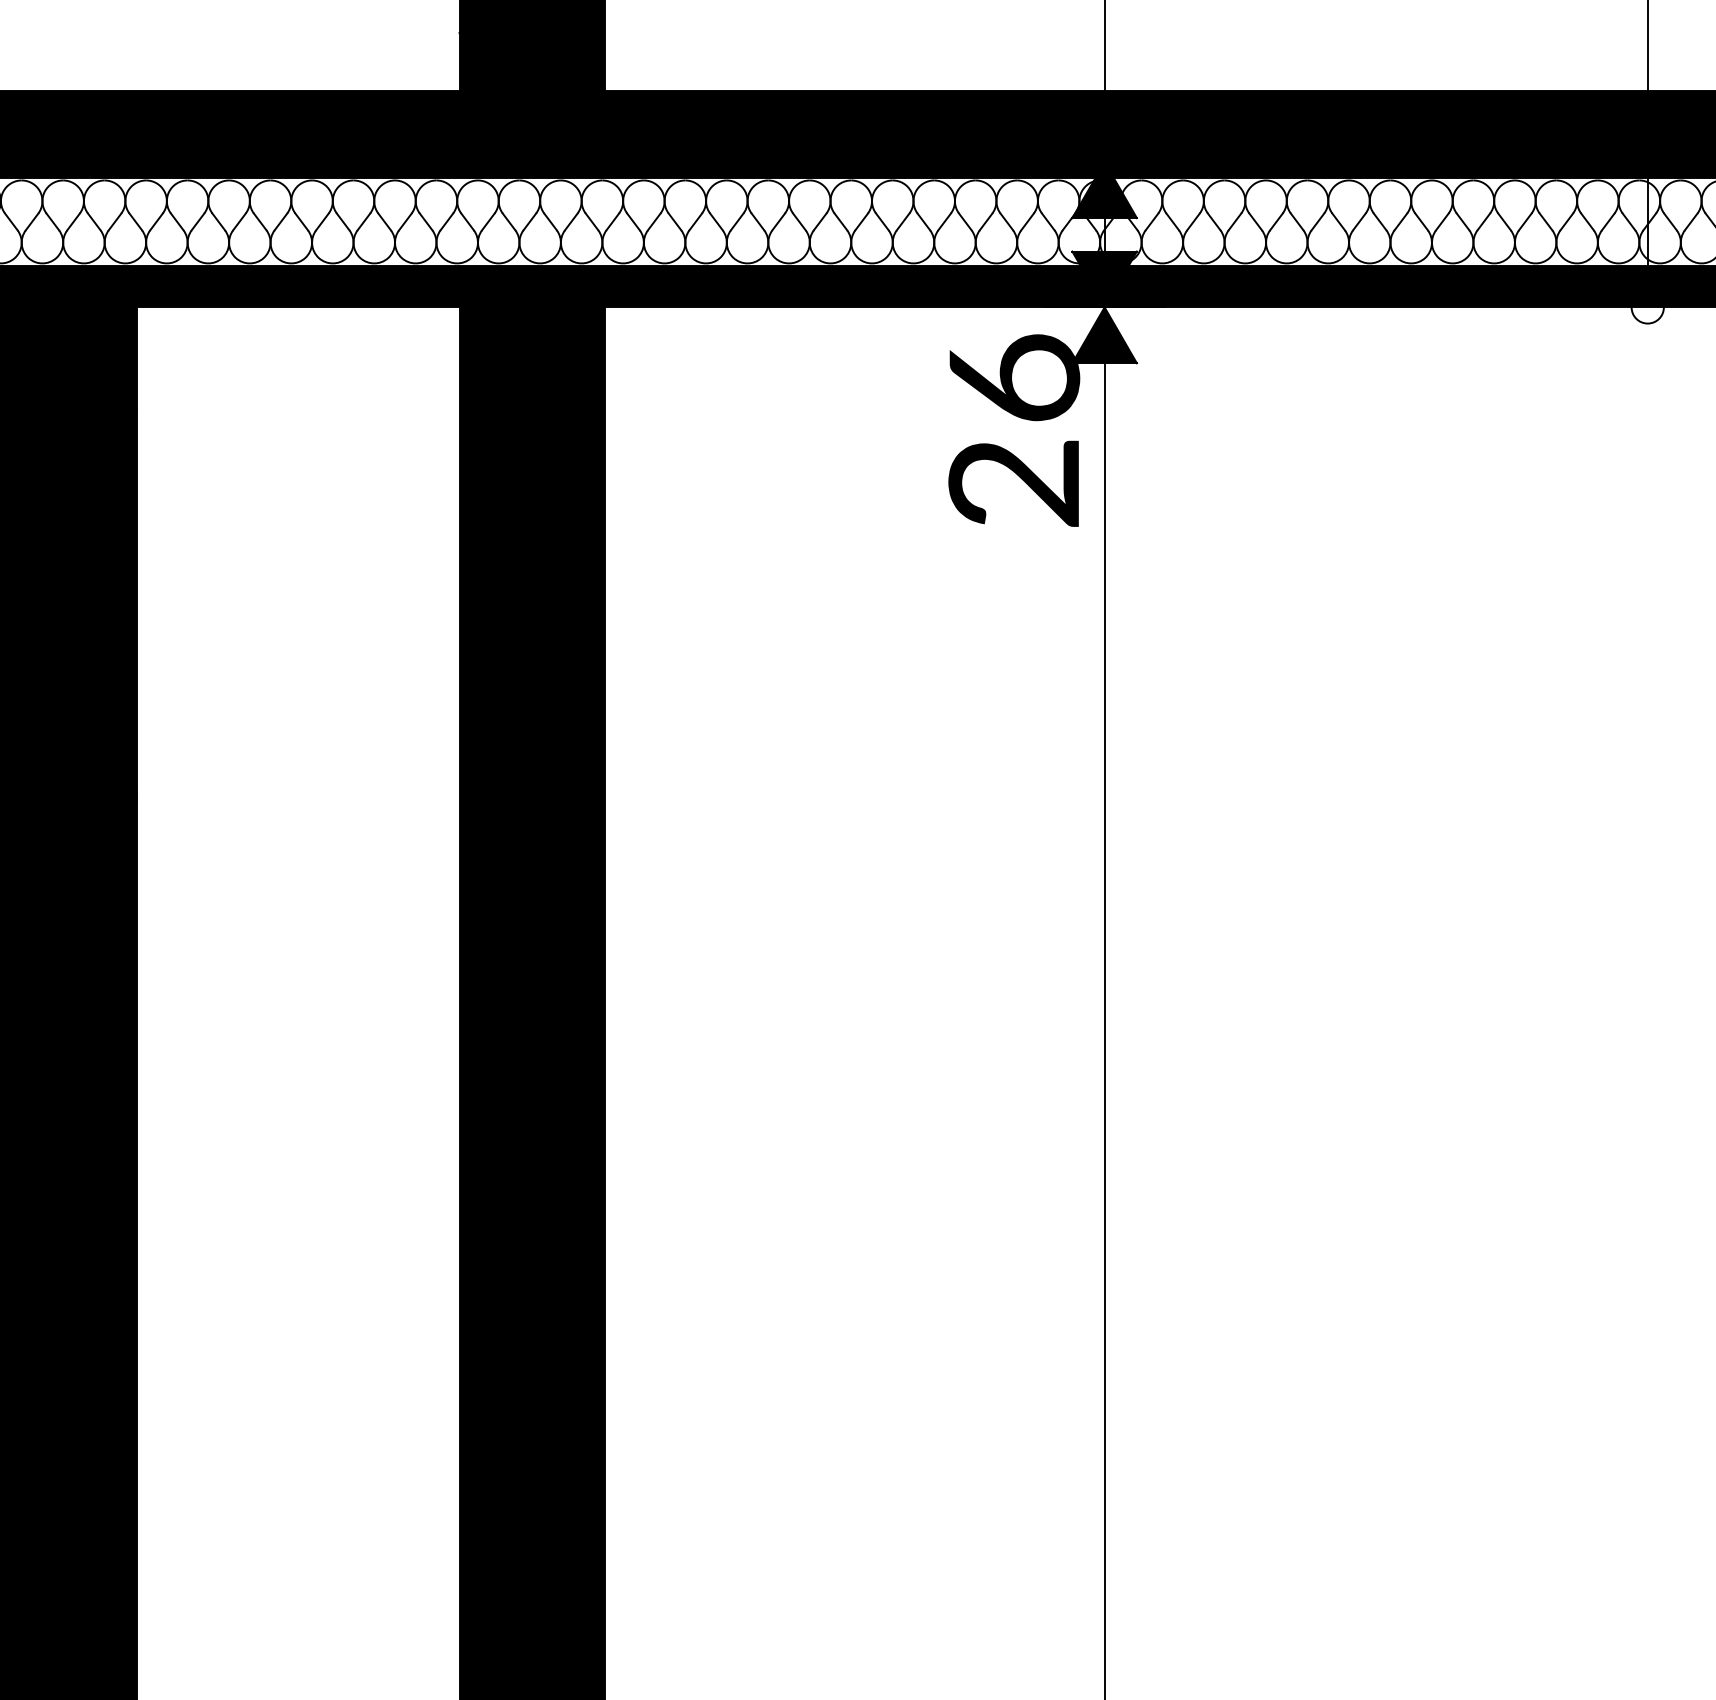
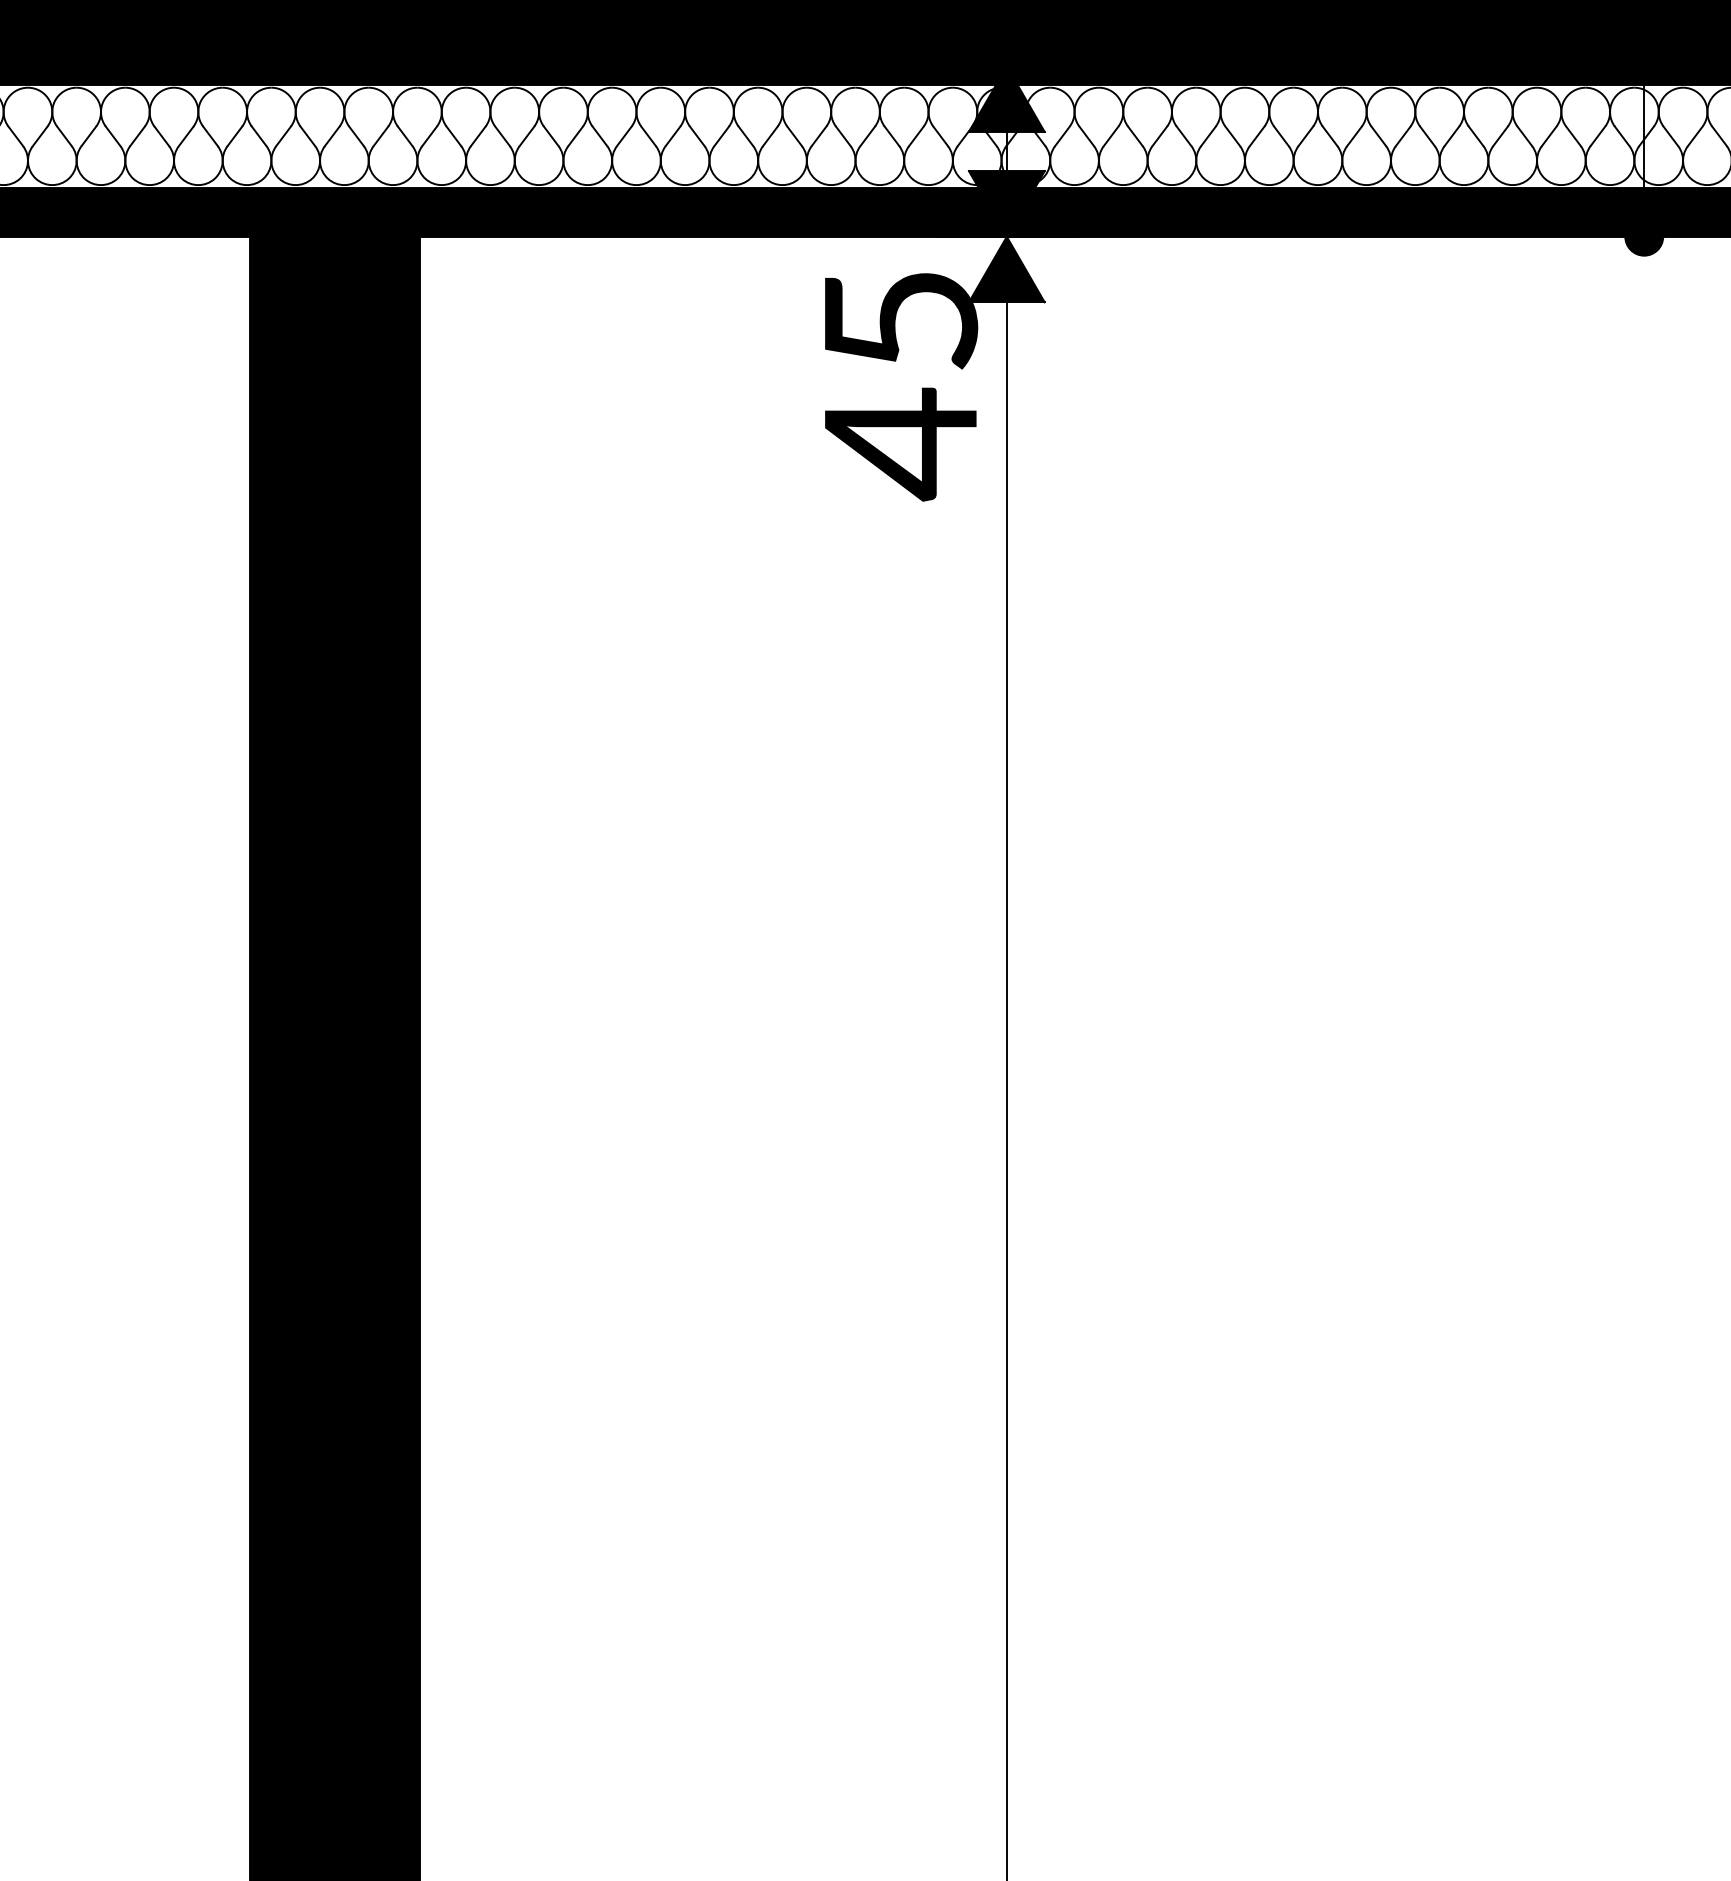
fill: (1647, 307) -> (1643, 236), added
text: (1014, 433) -> (901, 384), 26 -> 45

